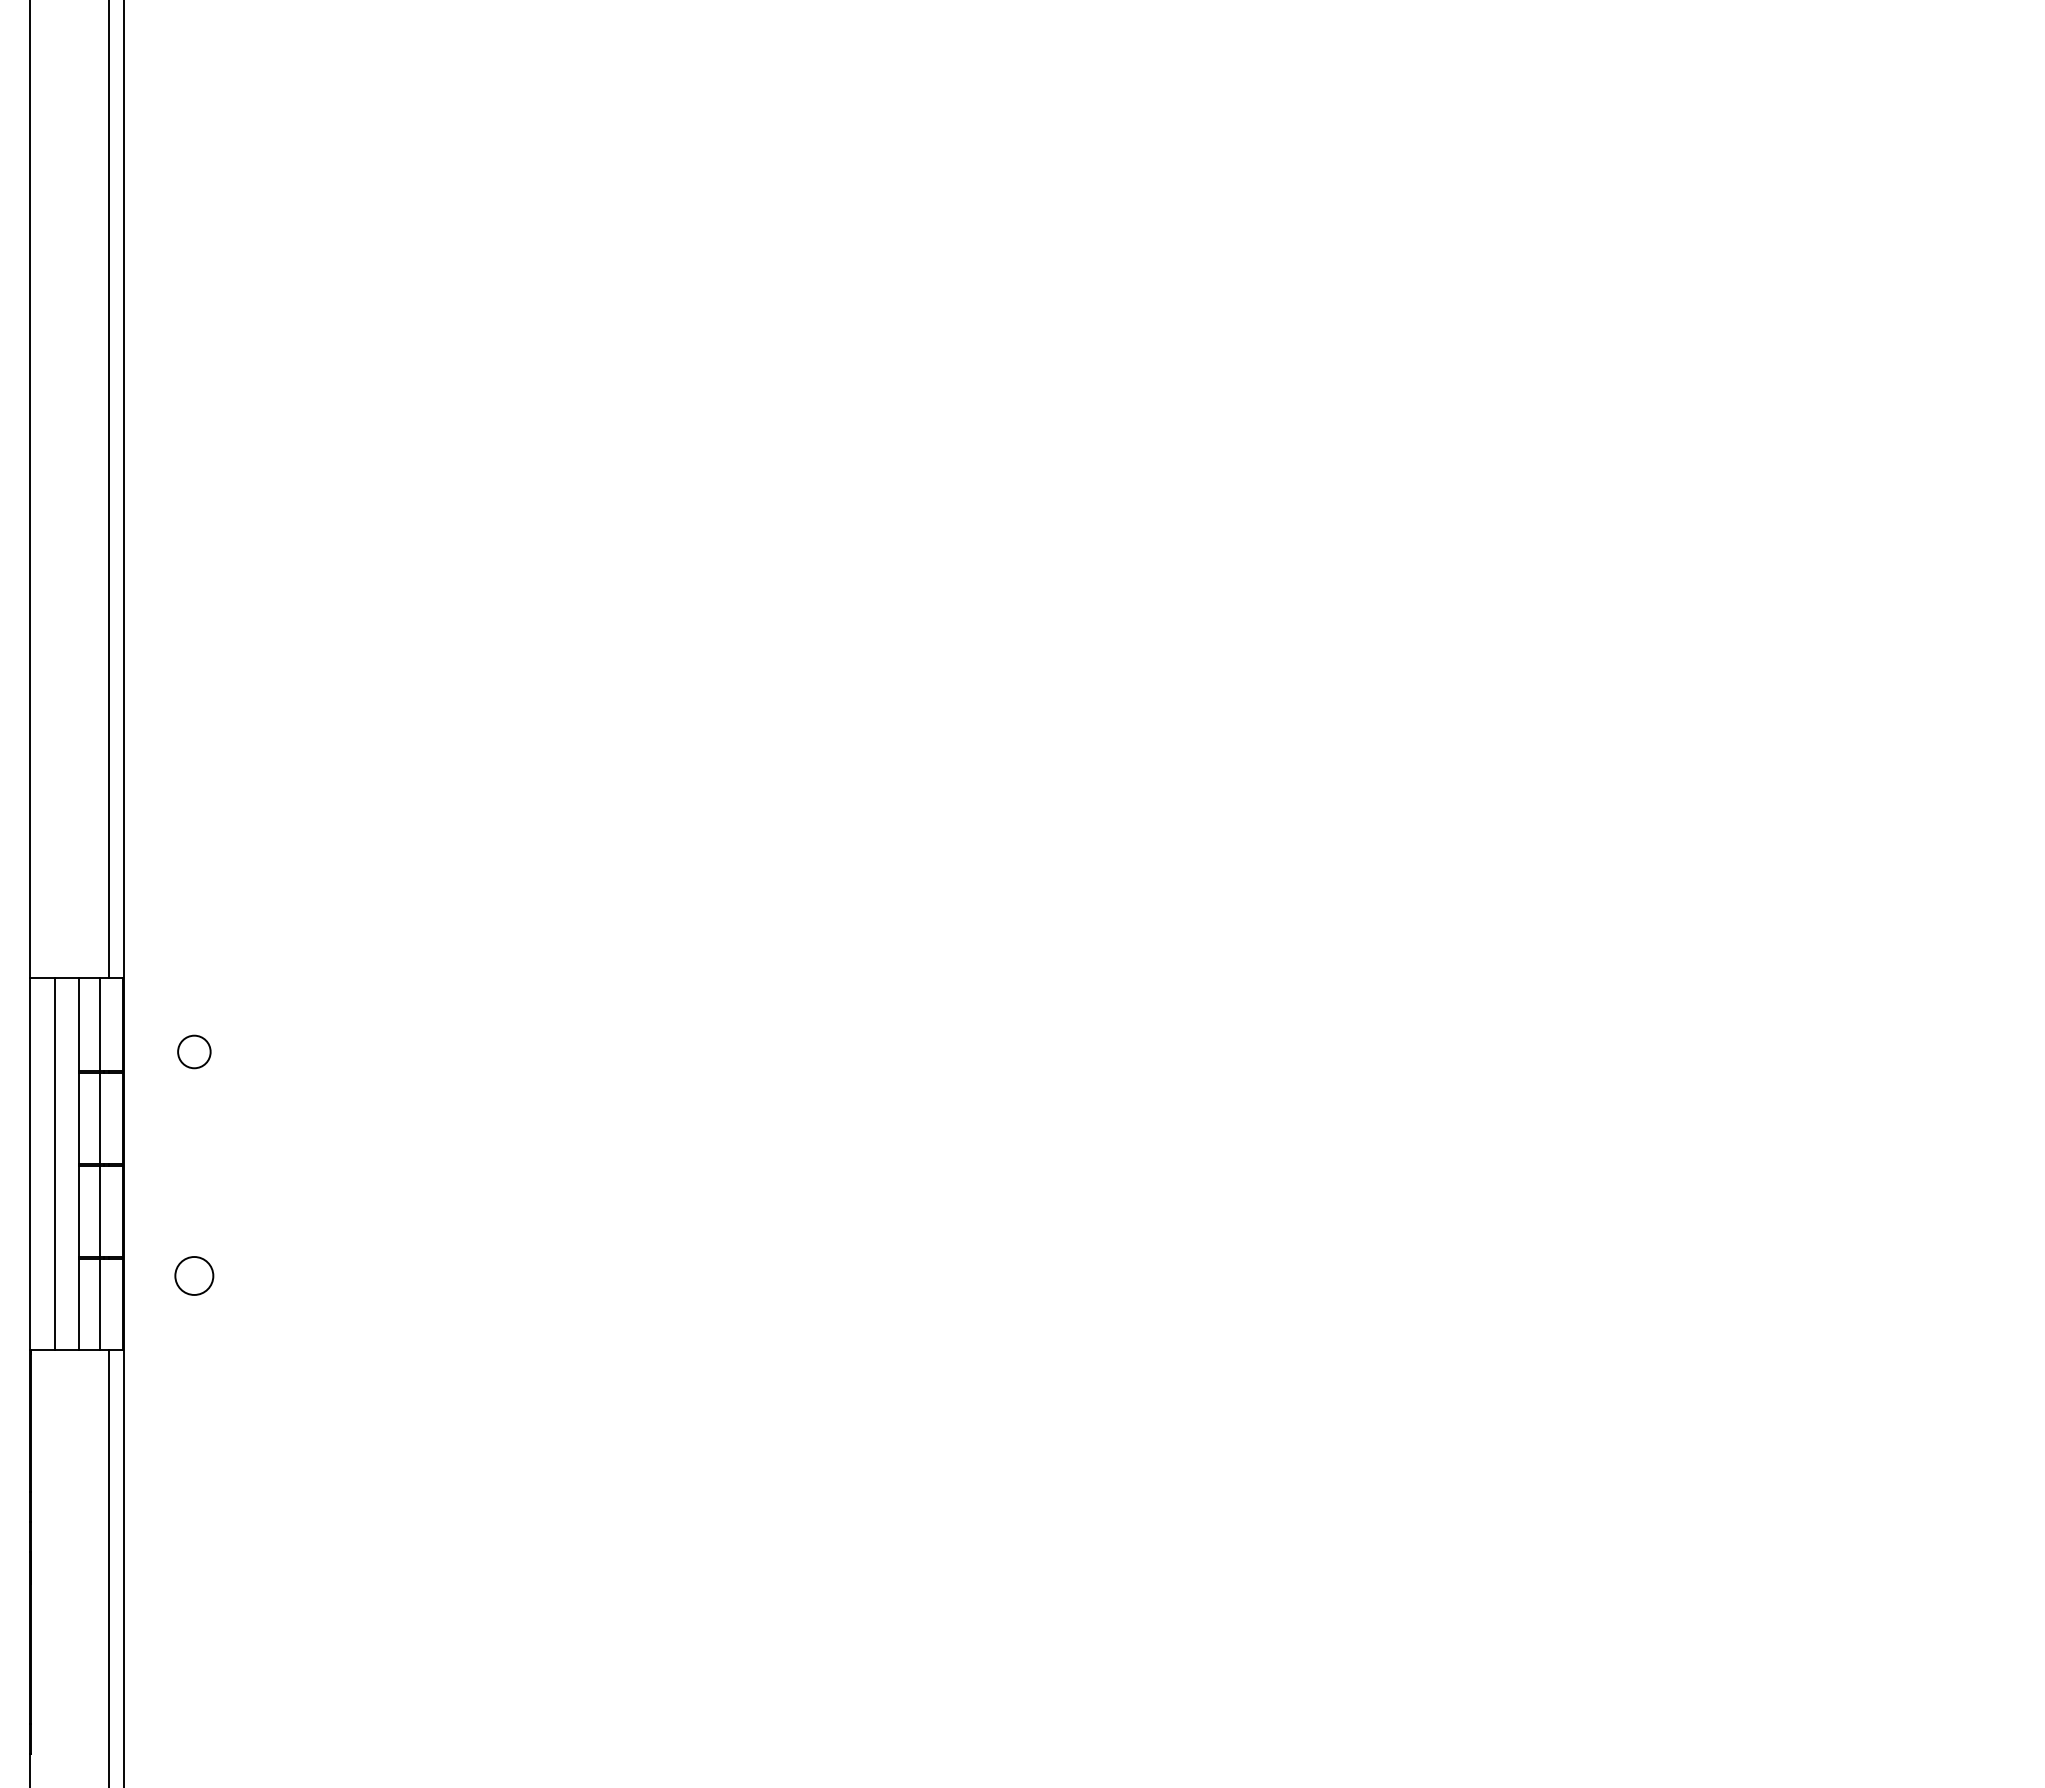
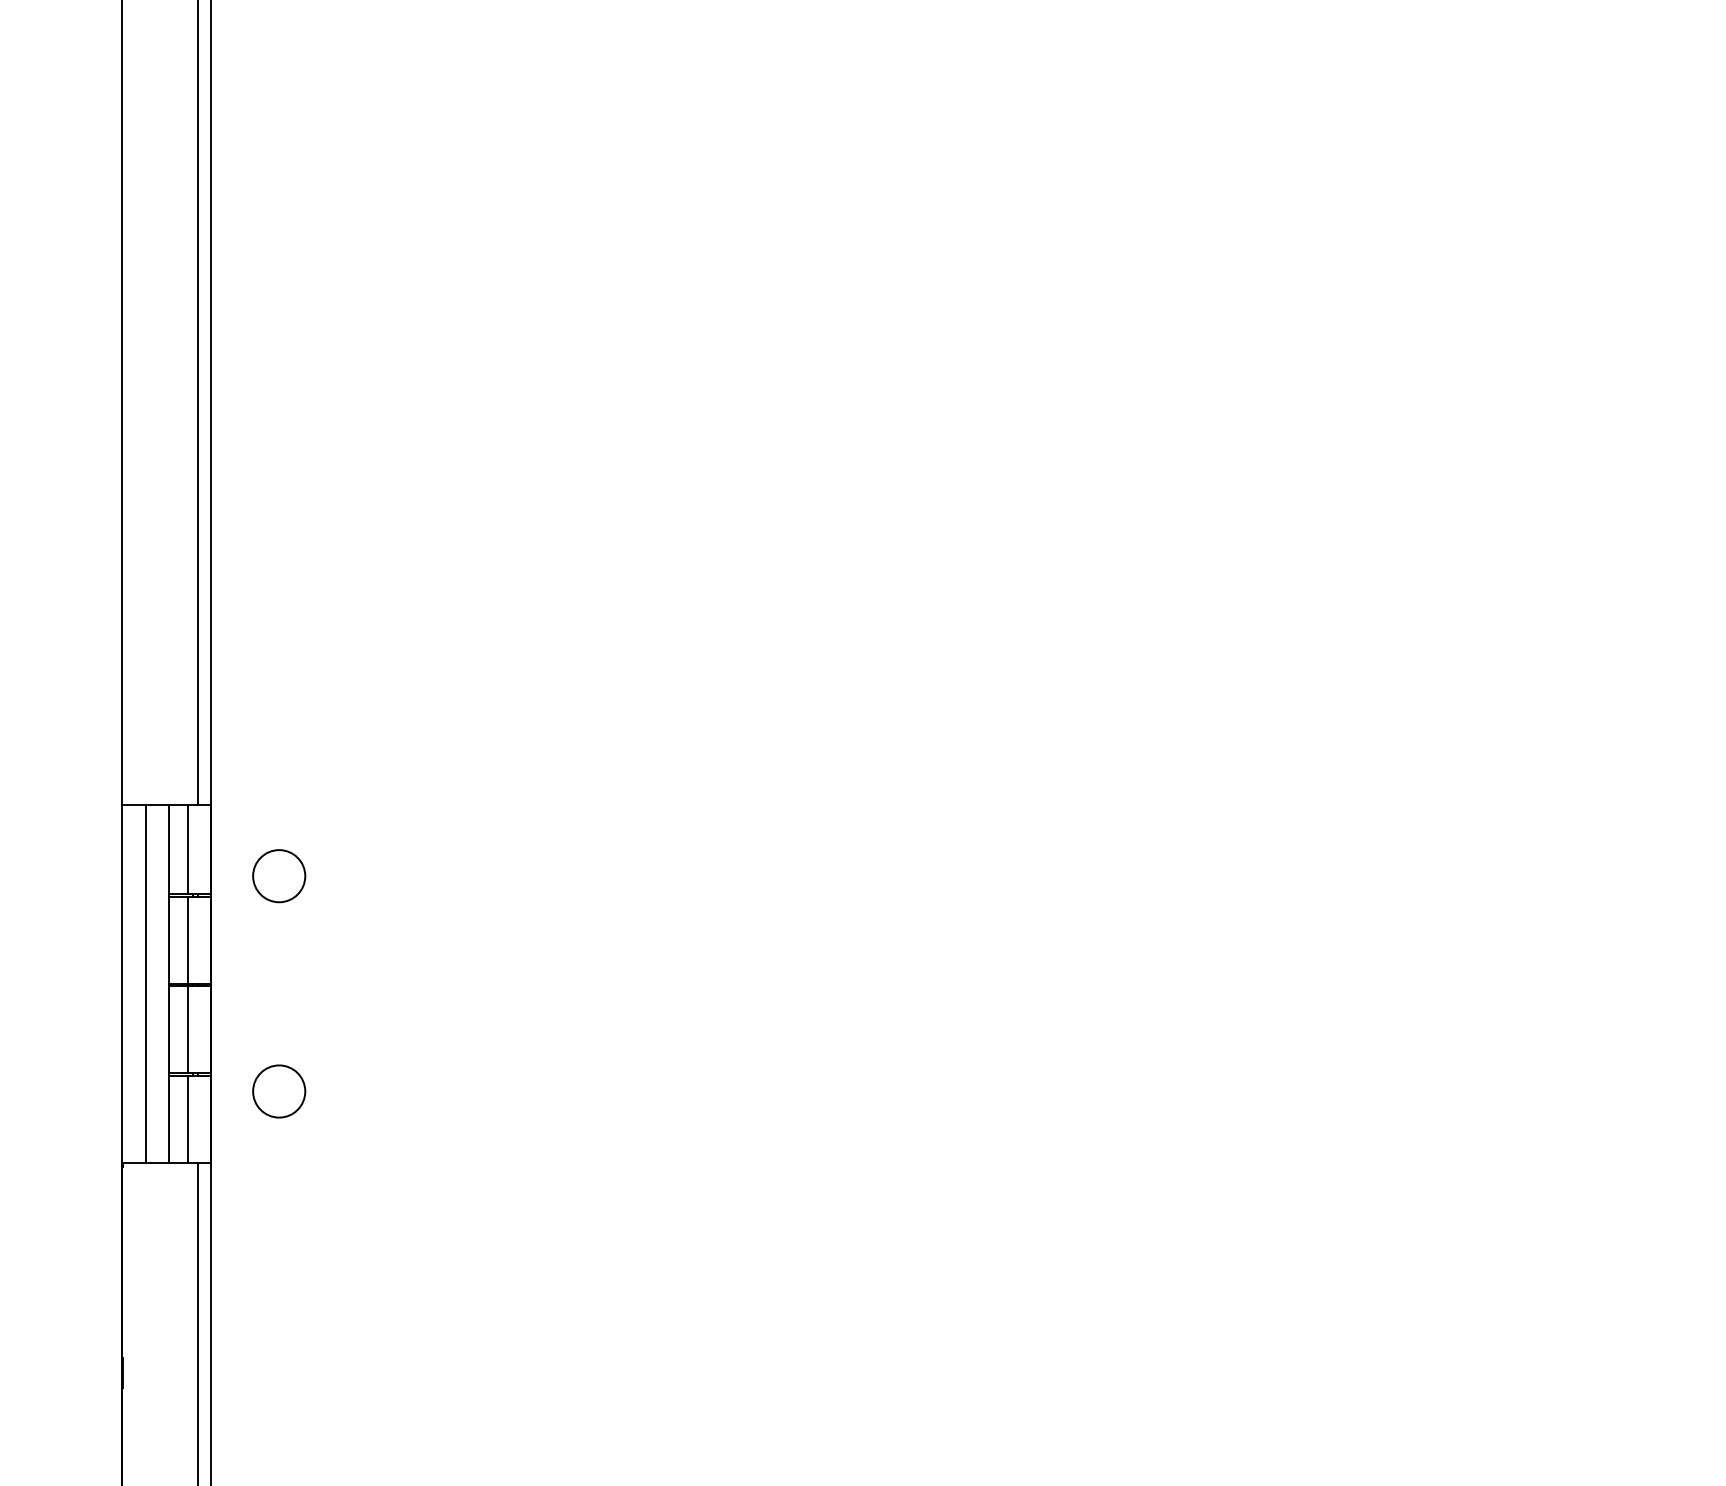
circle: (194, 1051) -> (279, 875), size x1.67
circle: (194, 1275) -> (279, 1091), size x1.43

